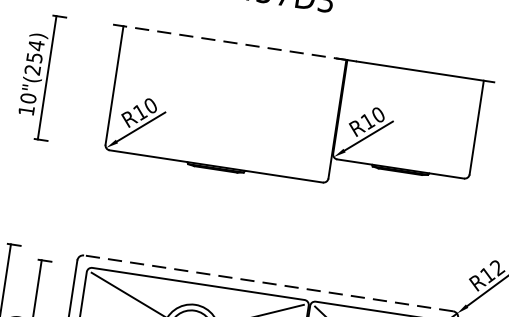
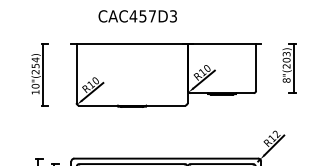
line: (235, 44) -> (132, 44), dashed -> solid
line: (269, 283) -> (166, 158), dashed -> solid

